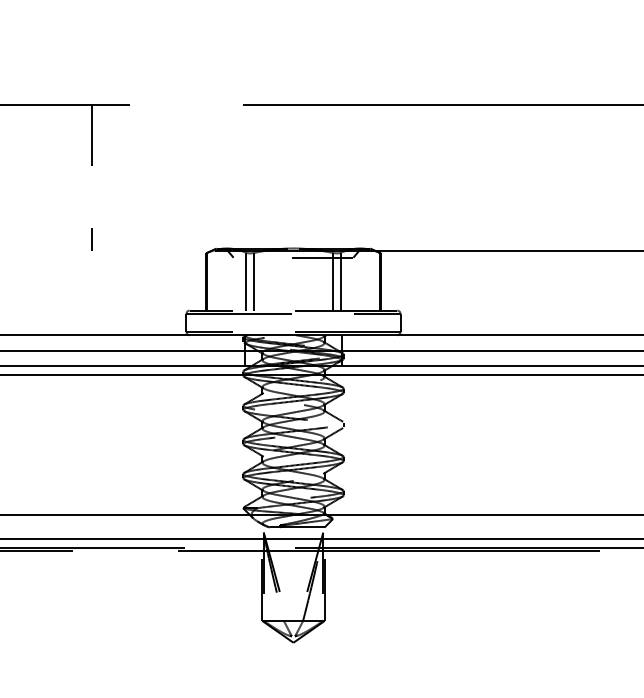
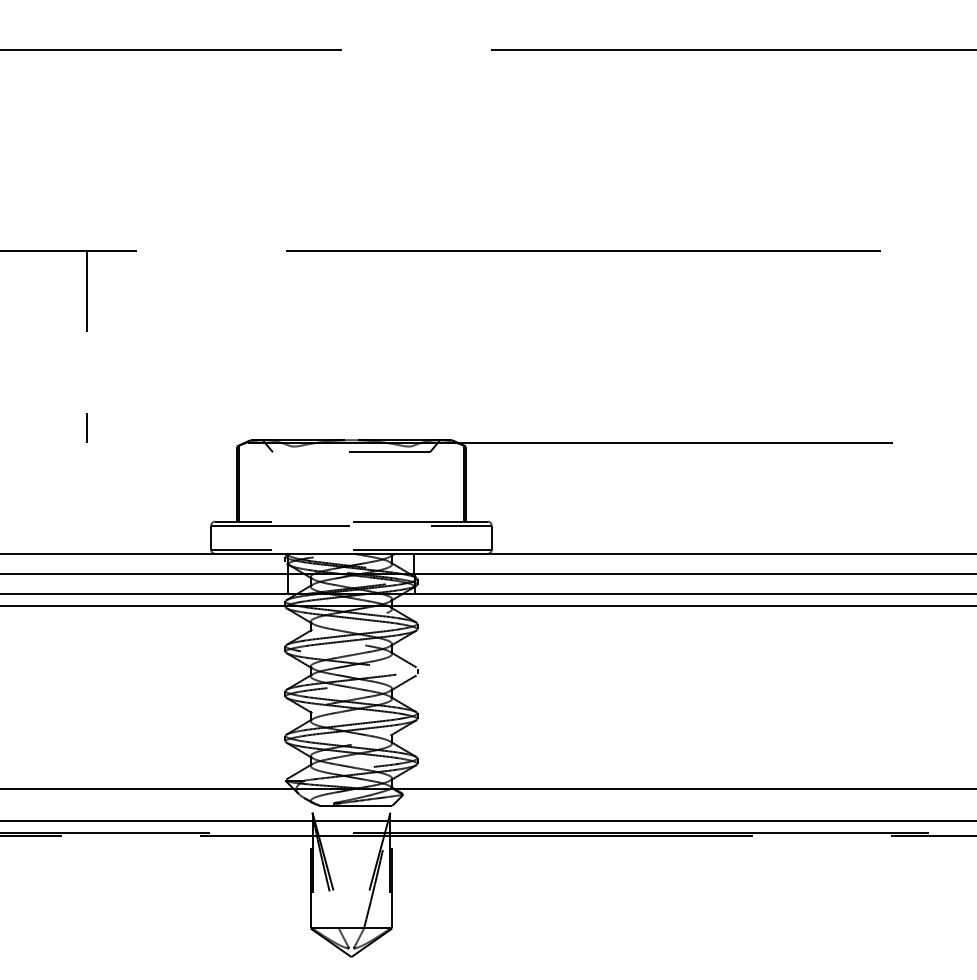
line: (246, 281) -> (289, 483), removed
line: (254, 281) -> (300, 483), removed
line: (332, 281) -> (402, 483), removed
line: (340, 281) -> (413, 483), removed

